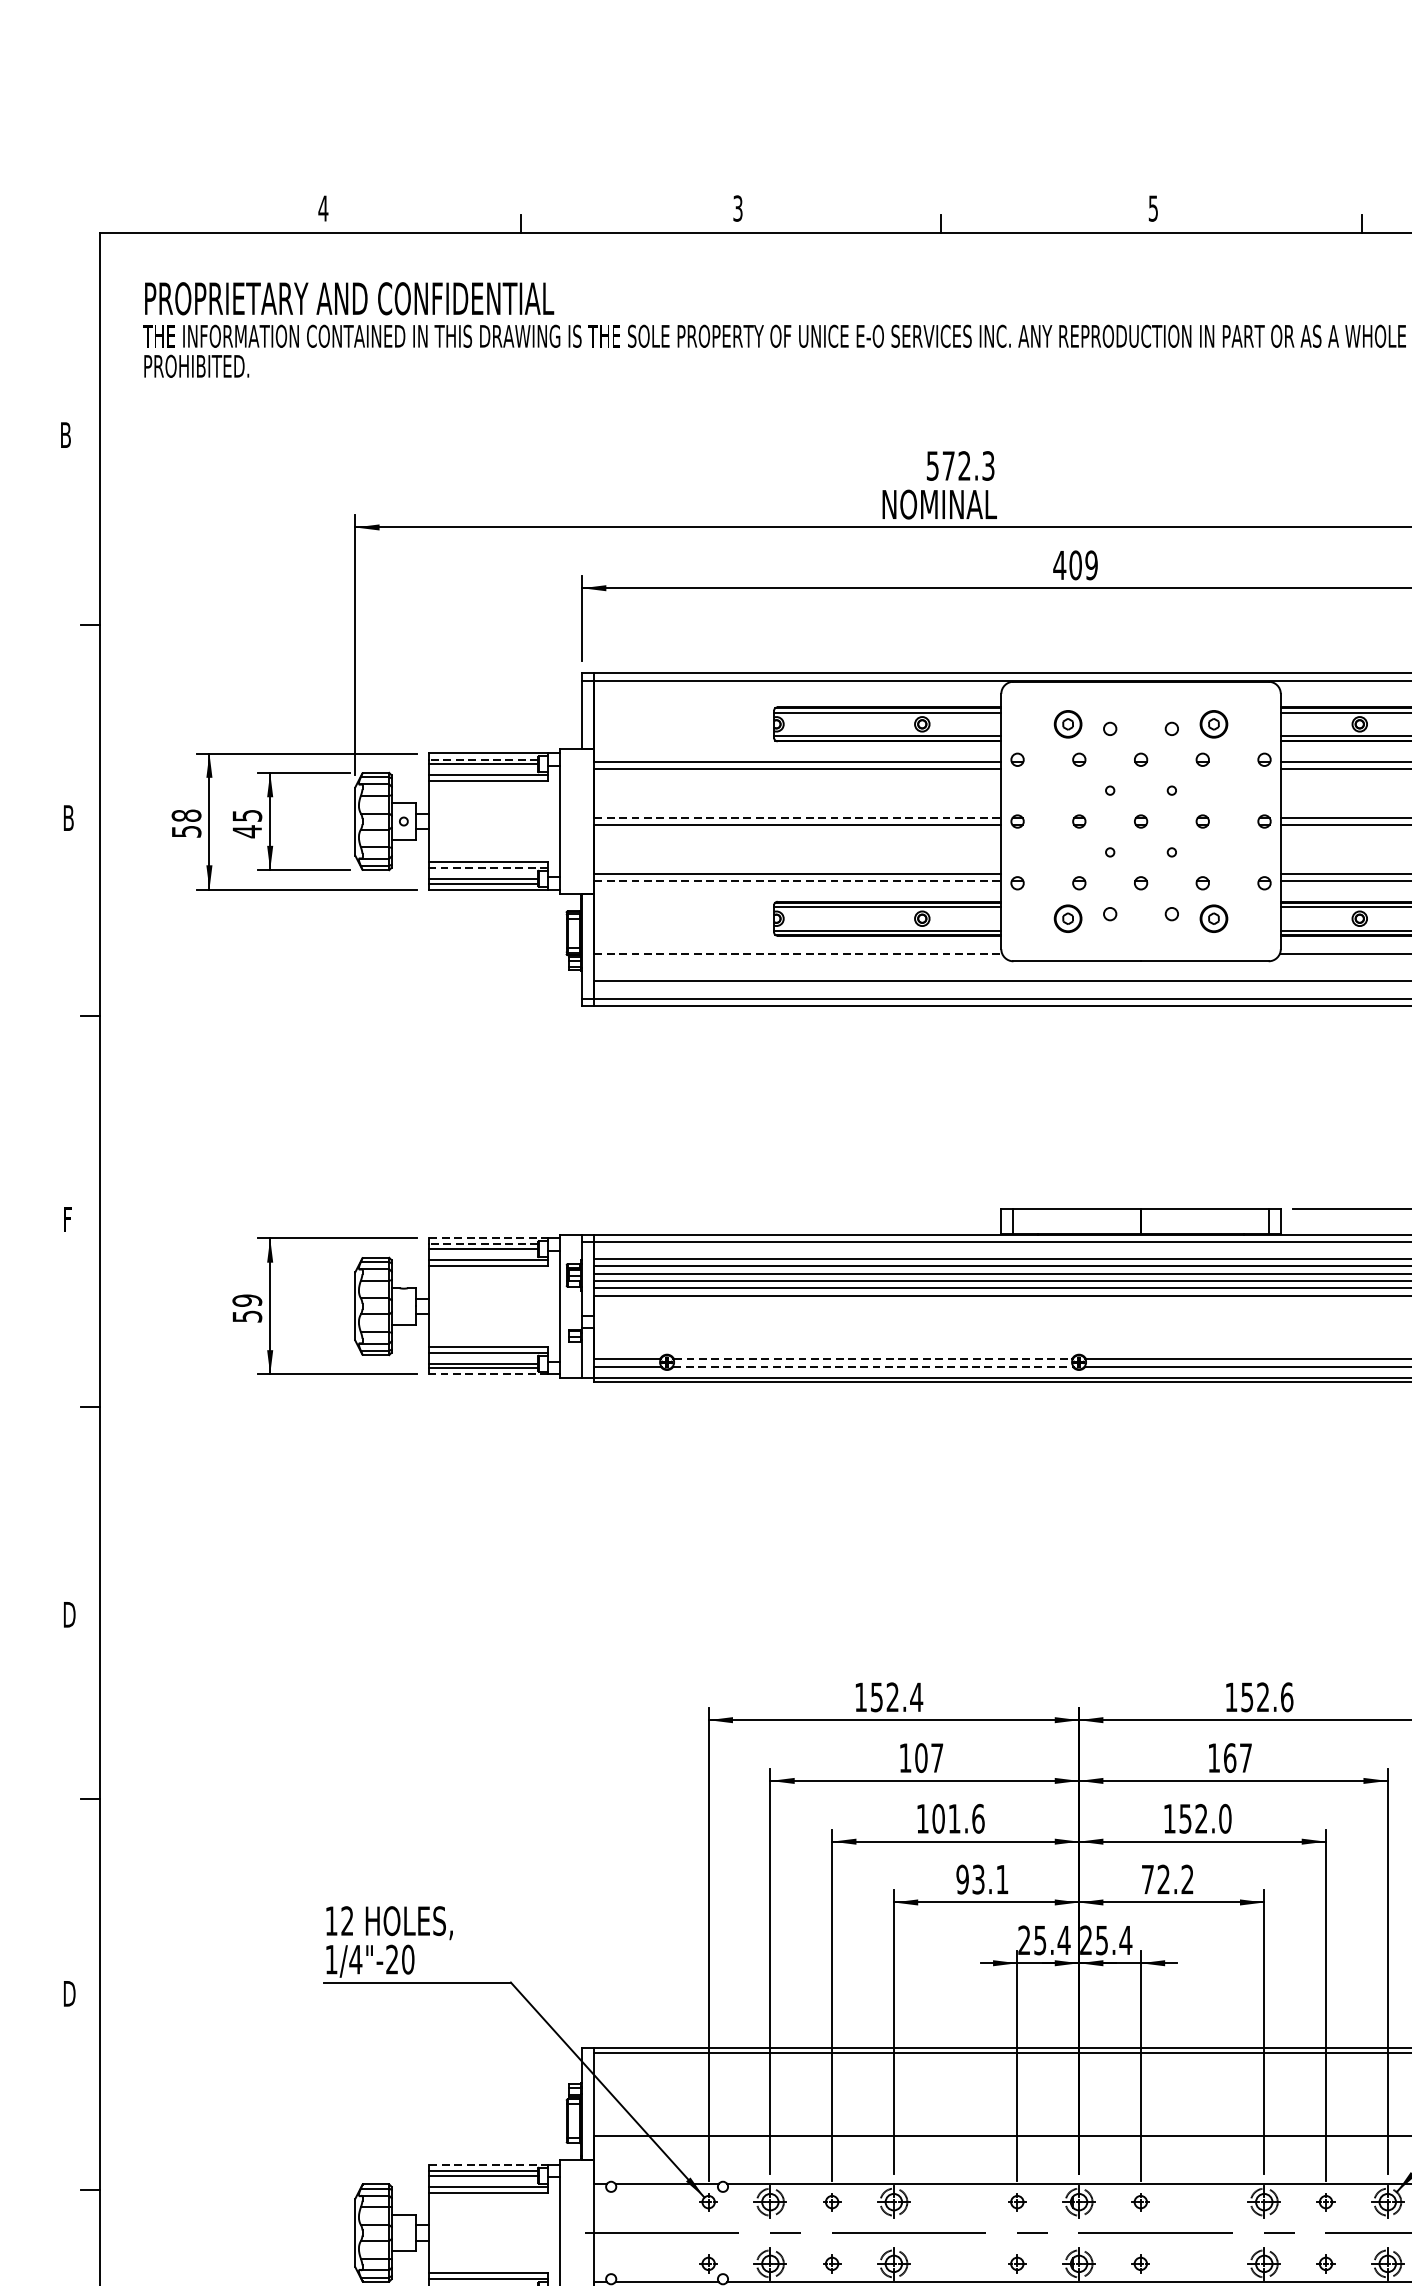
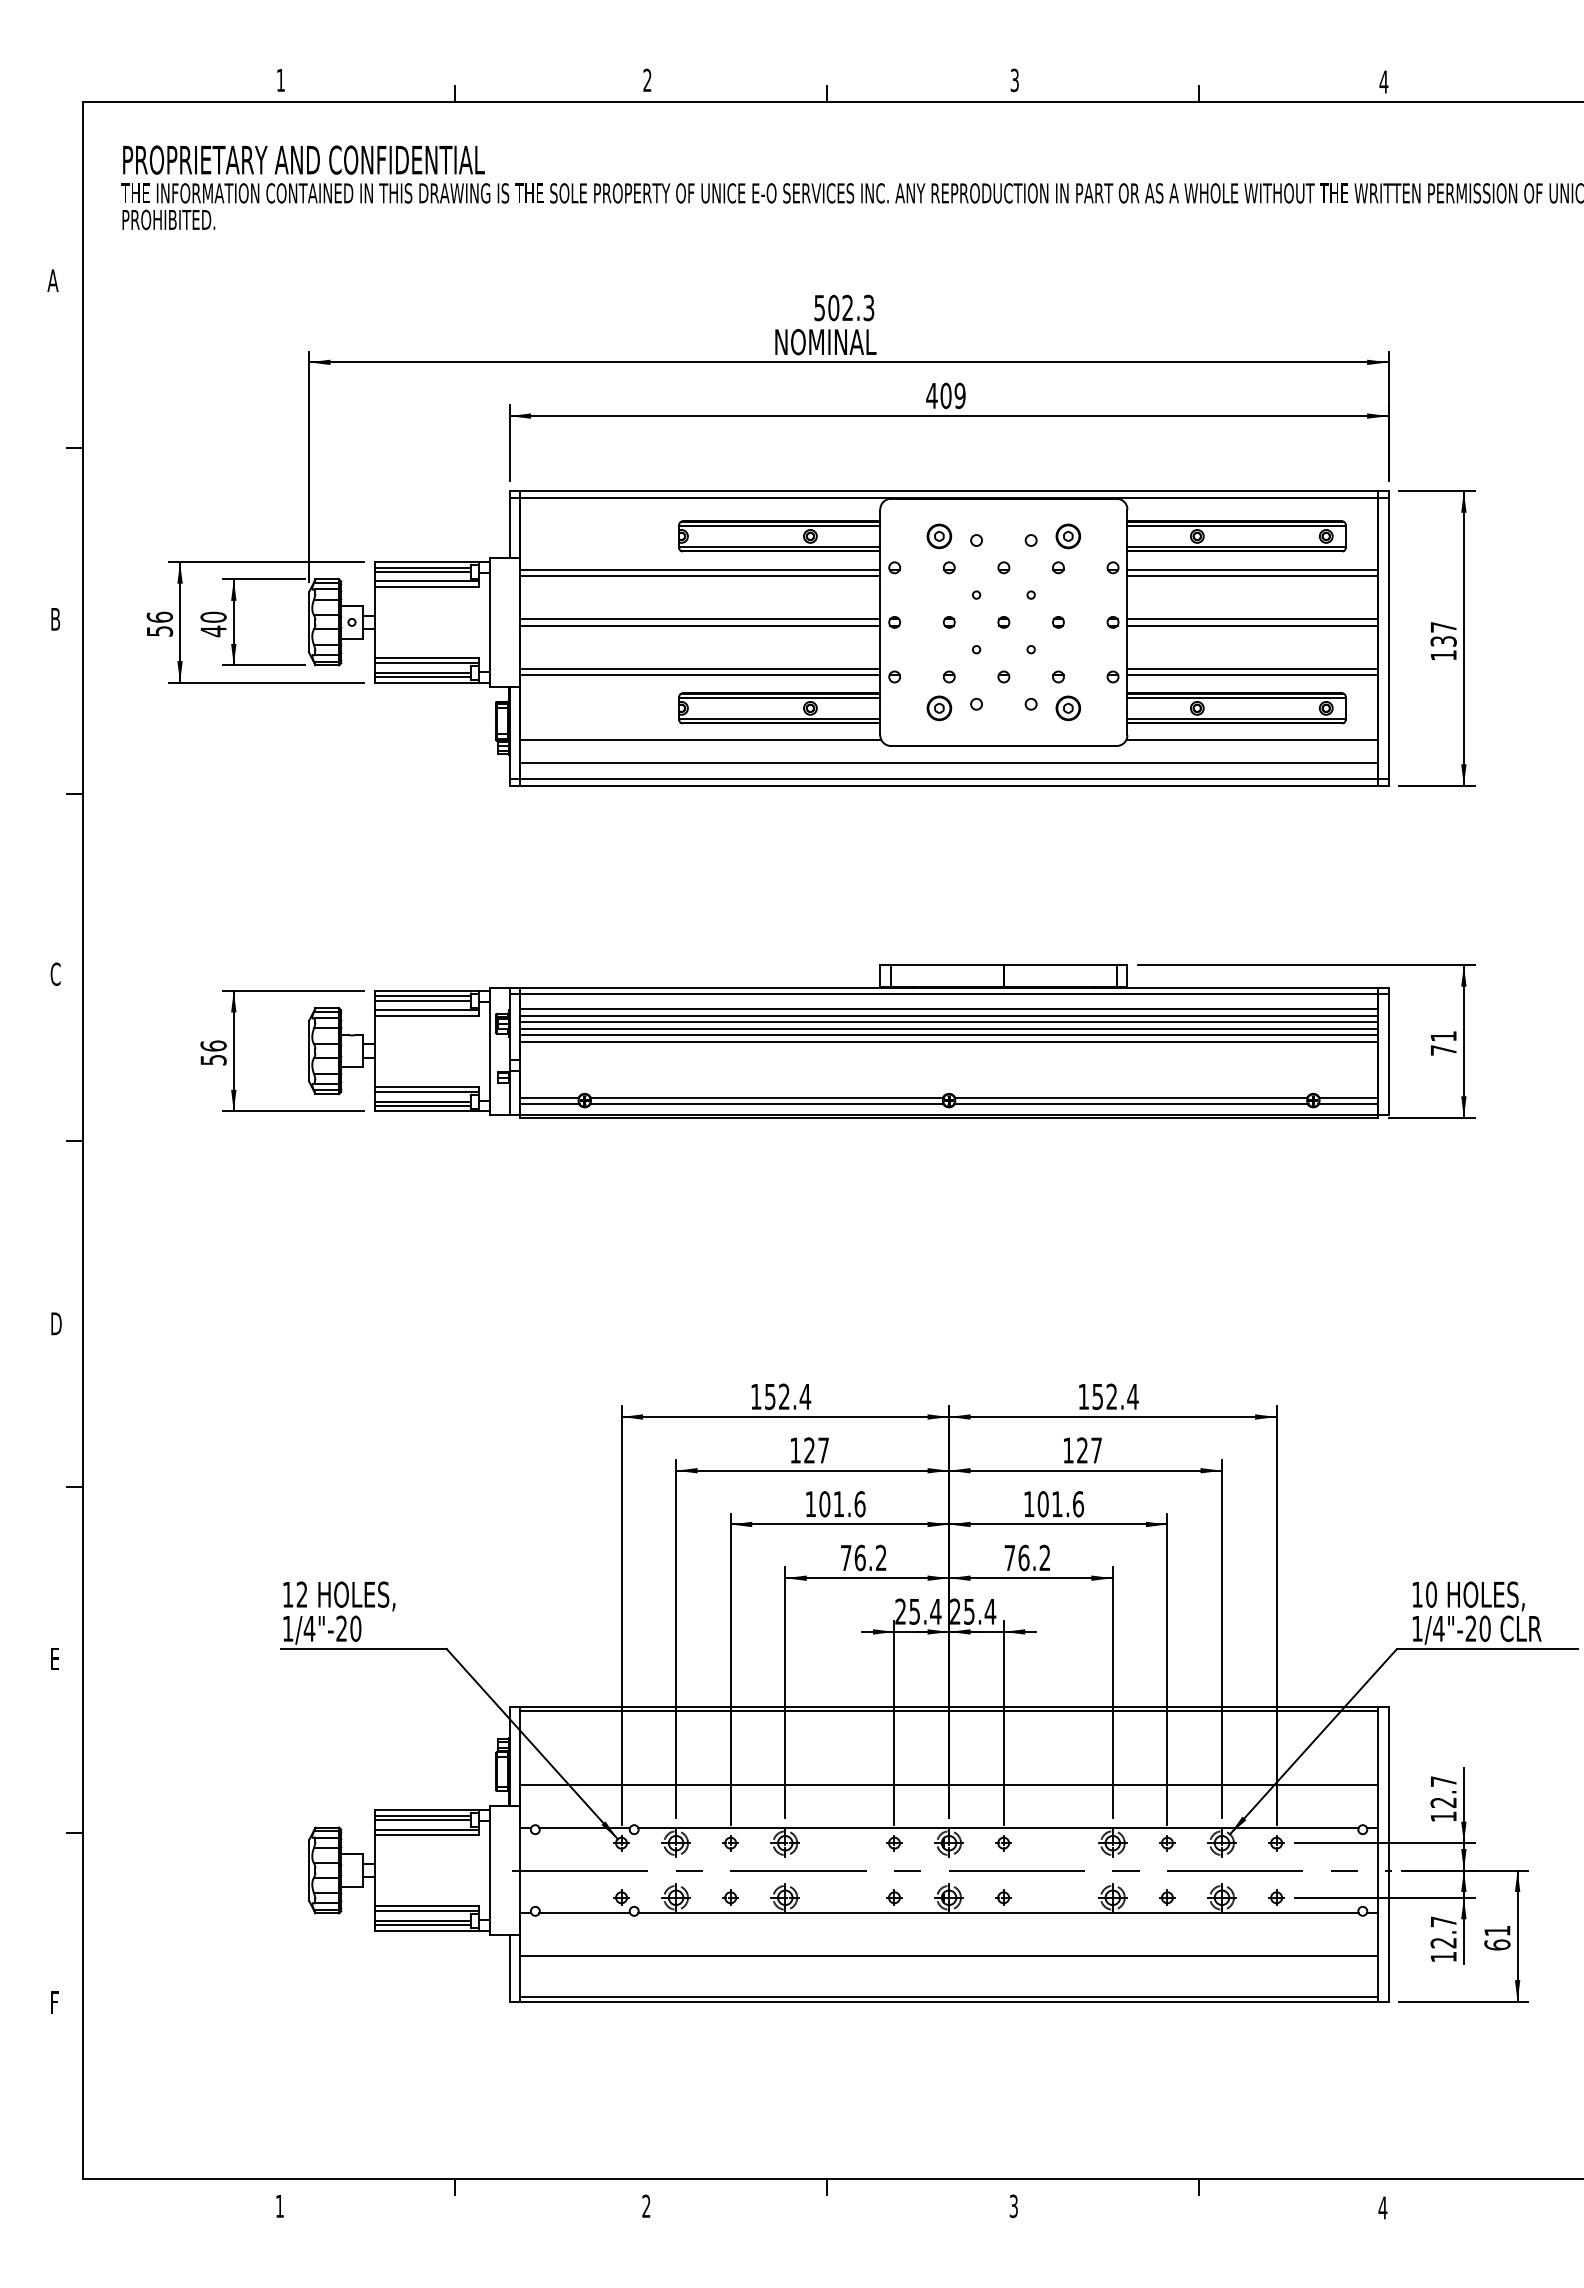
text: (1153, 207) -> (1014, 79), 5 -> 3
text: (322, 208) -> (280, 80), 4 -> 1
text: (738, 208) -> (647, 80), 3 -> 2
text: (65, 434) -> (52, 280), B -> A
text: (948, 465) -> (833, 307), 572.3 -> 502.3
line: (483, 759) -> (422, 567), dashed -> solid
text: (186, 814) -> (159, 616), 58 -> 56
text: (247, 814) -> (213, 616), 45 -> 40
line: (797, 818) -> (700, 619), dashed -> solid
line: (488, 868) -> (426, 663), dashed -> solid
line: (797, 881) -> (700, 675), dashed -> solid
line: (799, 953) -> (701, 739), dashed -> solid
text: (68, 1218) -> (55, 973), F -> C
line: (489, 1237) -> (427, 990), dashed -> solid
line: (483, 1244) -> (422, 996), dashed -> solid
text: (247, 1300) -> (213, 1045), 59 -> 56
line: (872, 1358) -> (766, 1097), dashed -> solid
line: (872, 1366) -> (766, 1104), dashed -> solid
line: (488, 1374) -> (426, 1111), dashed -> solid
text: (1286, 1696) -> (1132, 1396), 152.6 -> 152.4
text: (921, 1758) -> (809, 1450), 107 -> 127
text: (1229, 1758) -> (1082, 1450), 167 -> 127
text: (1205, 1819) -> (1060, 1504), 152.0 -> 101.6
text: (982, 1879) -> (863, 1557), 93.1 -> 76.2
text: (1163, 1879) -> (1023, 1557), 72.2 -> 76.2
text: (69, 1993) -> (56, 1658), D -> E
line: (489, 2165) -> (427, 1810), dashed -> solid

